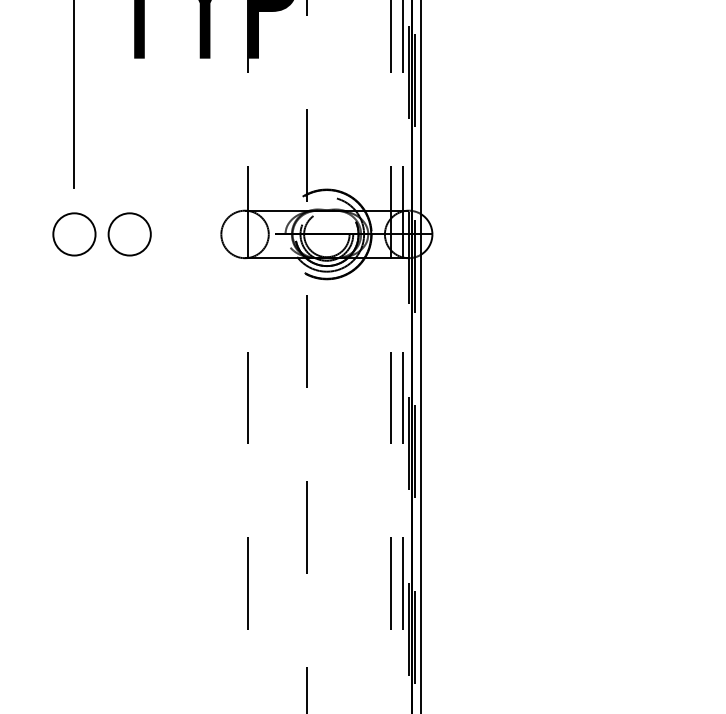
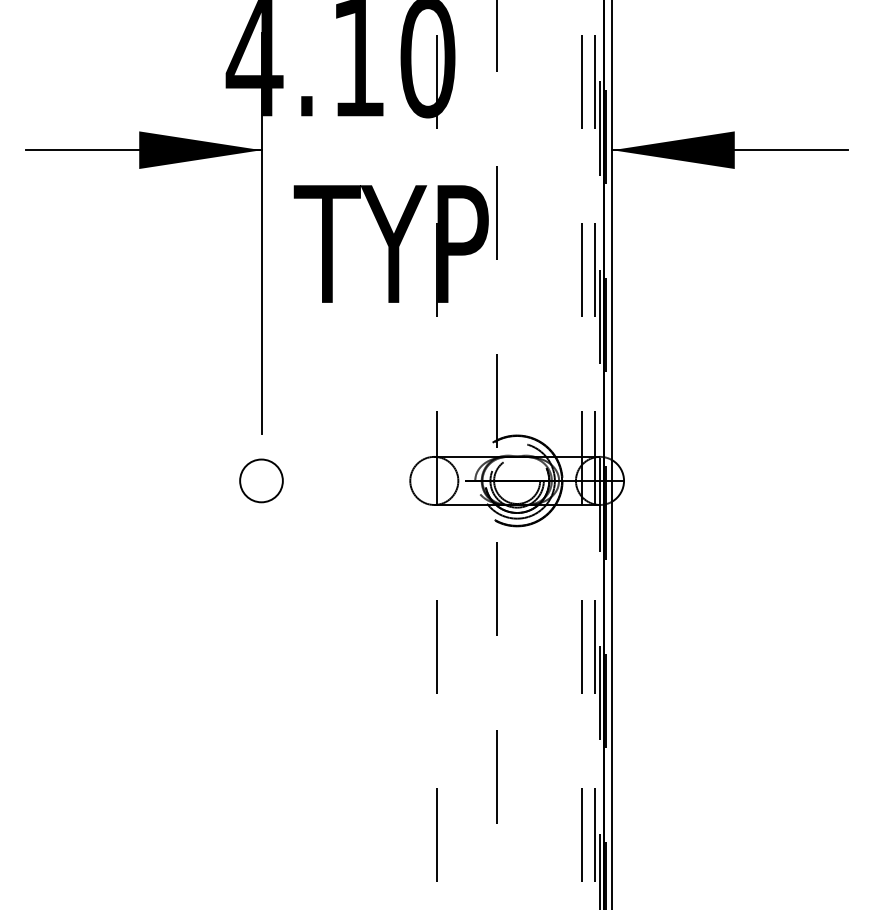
circle: (129, 234) -> (317, 480), removed

